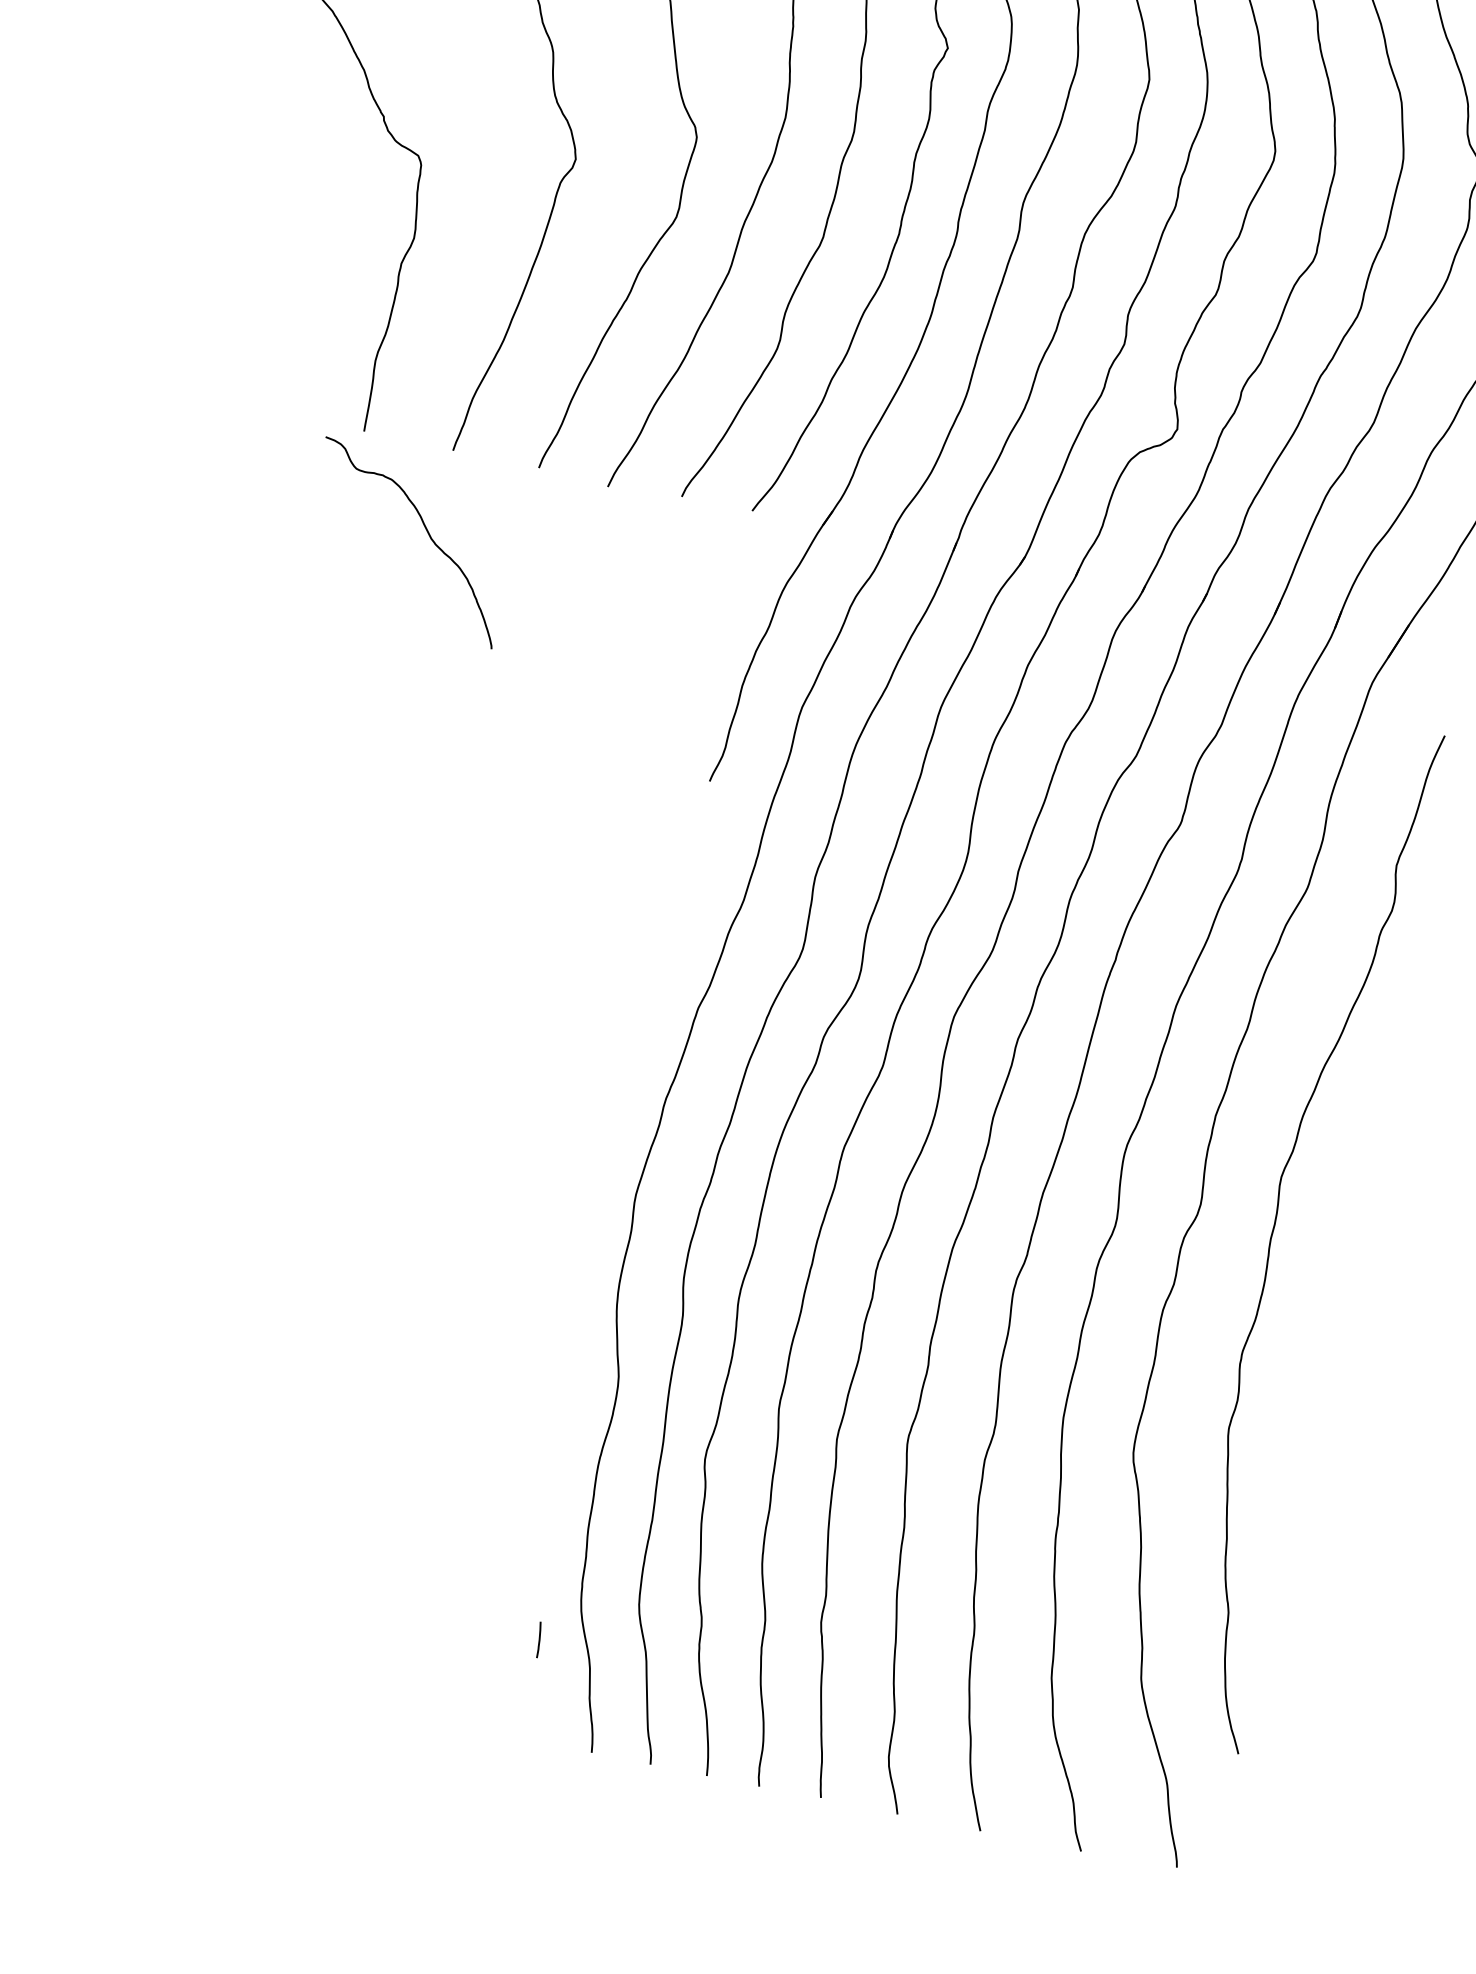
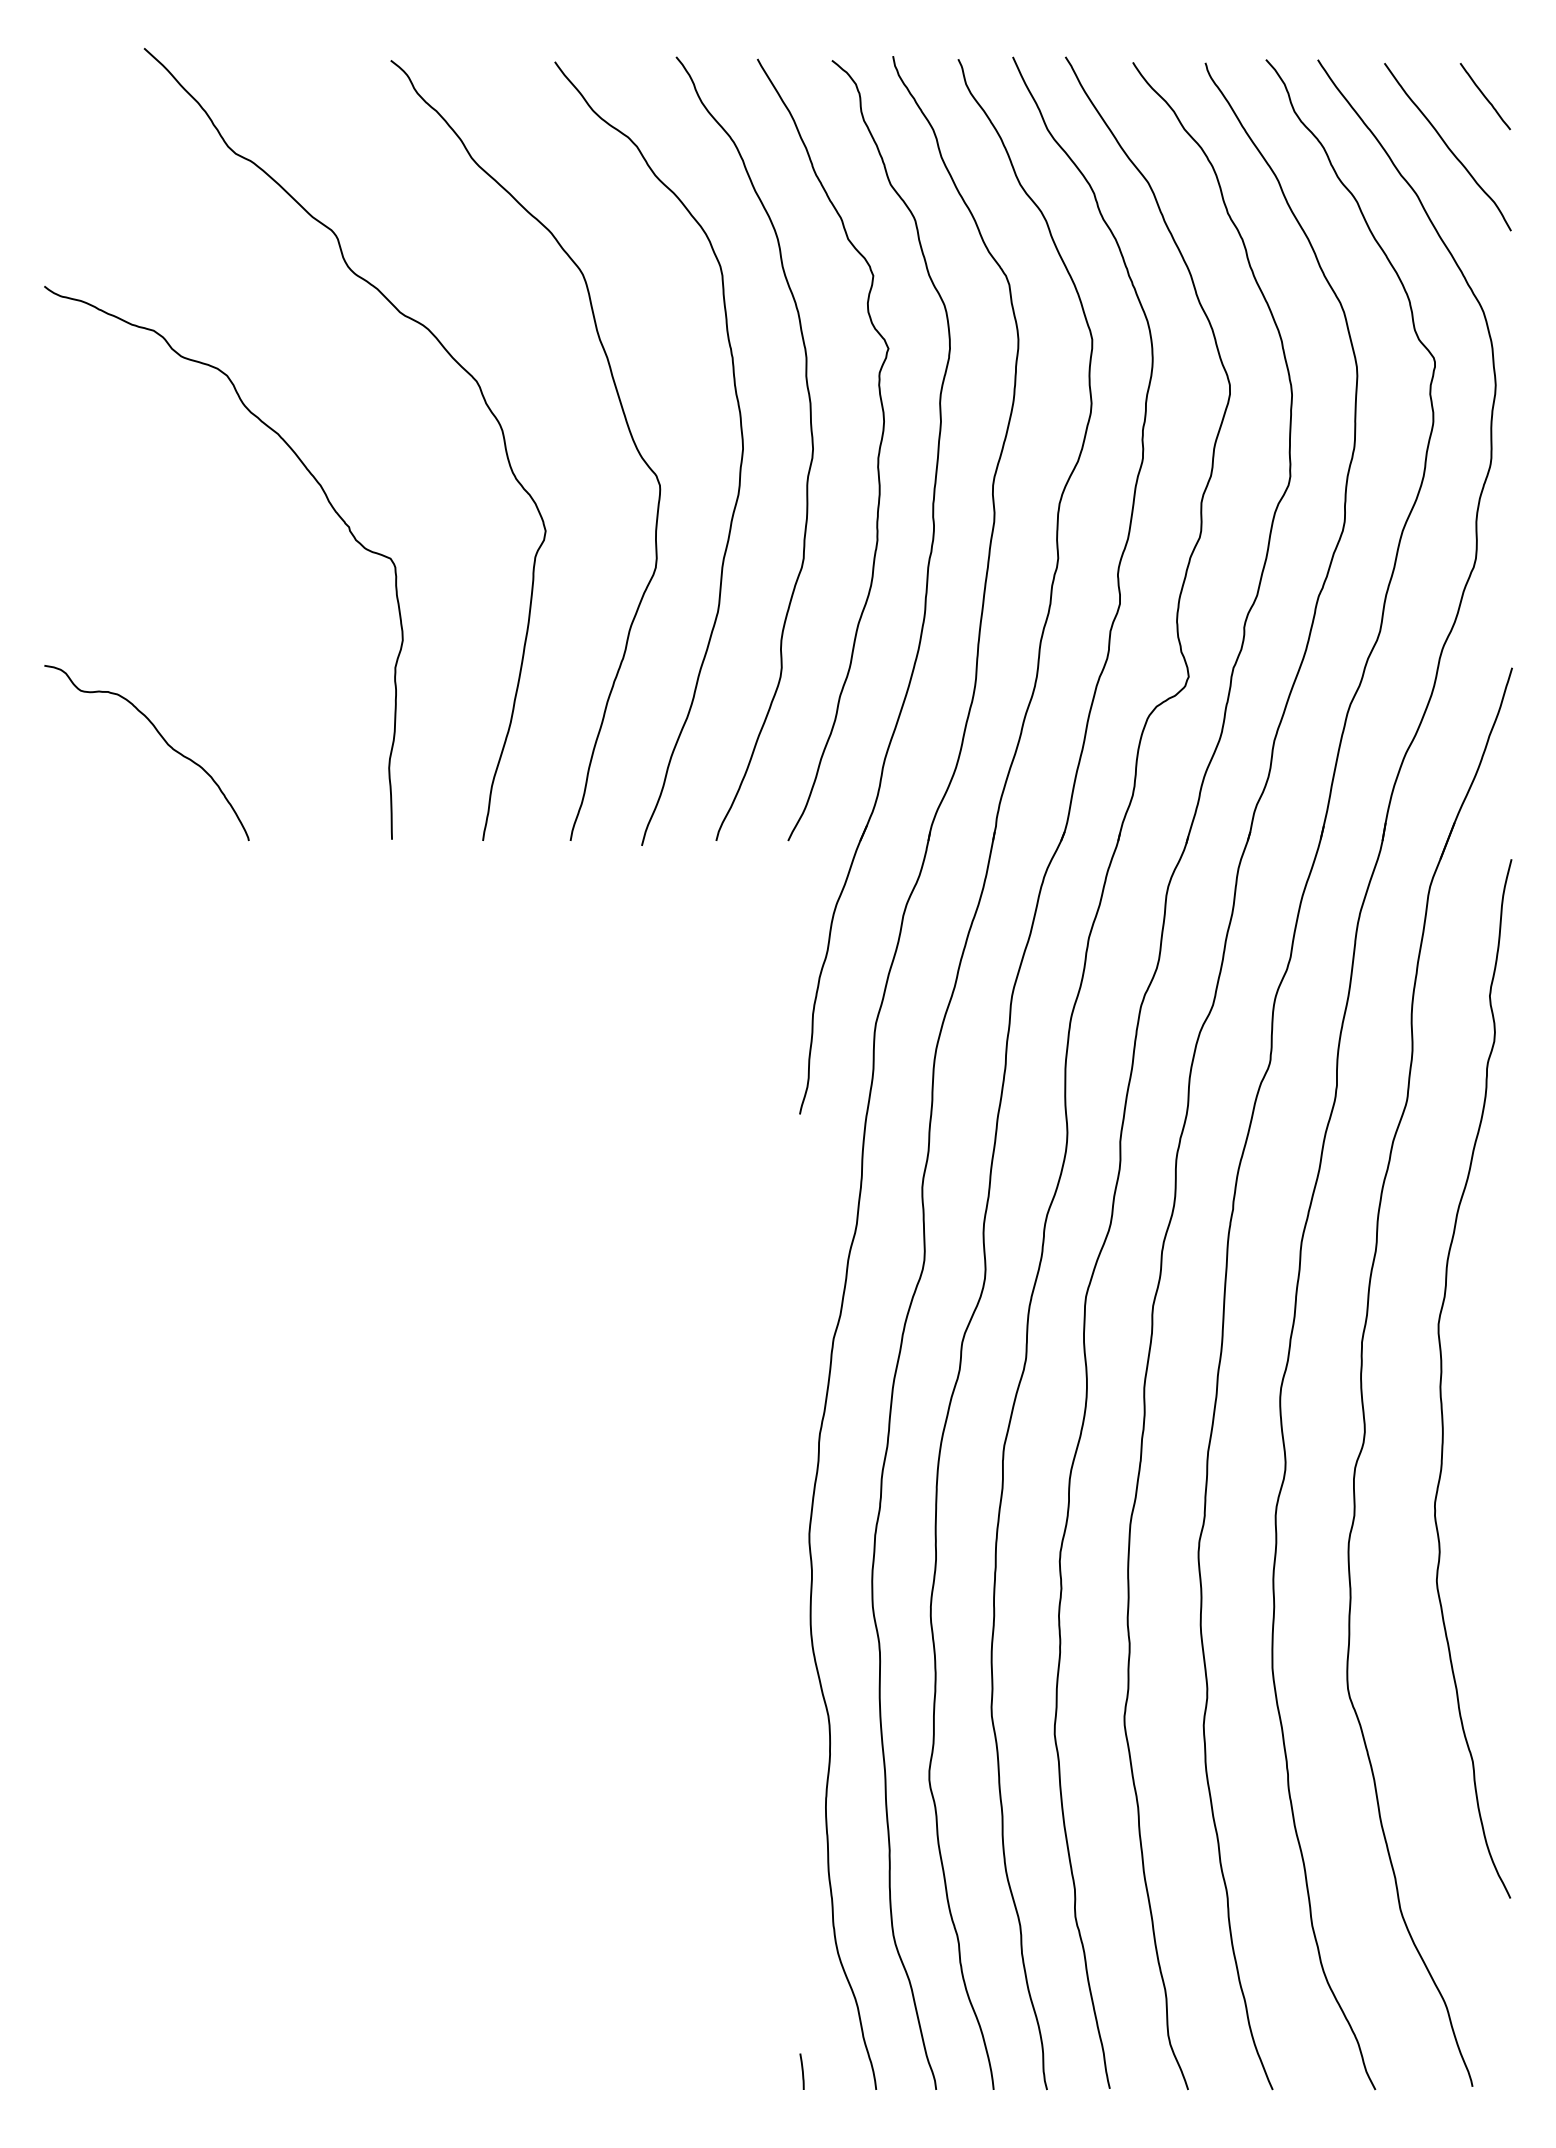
curve: (426, 532) -> (162, 739), moved
curve: (1275, 1228) -> (1442, 1375), moved
line: (538, 1638) -> (801, 2070), moved

